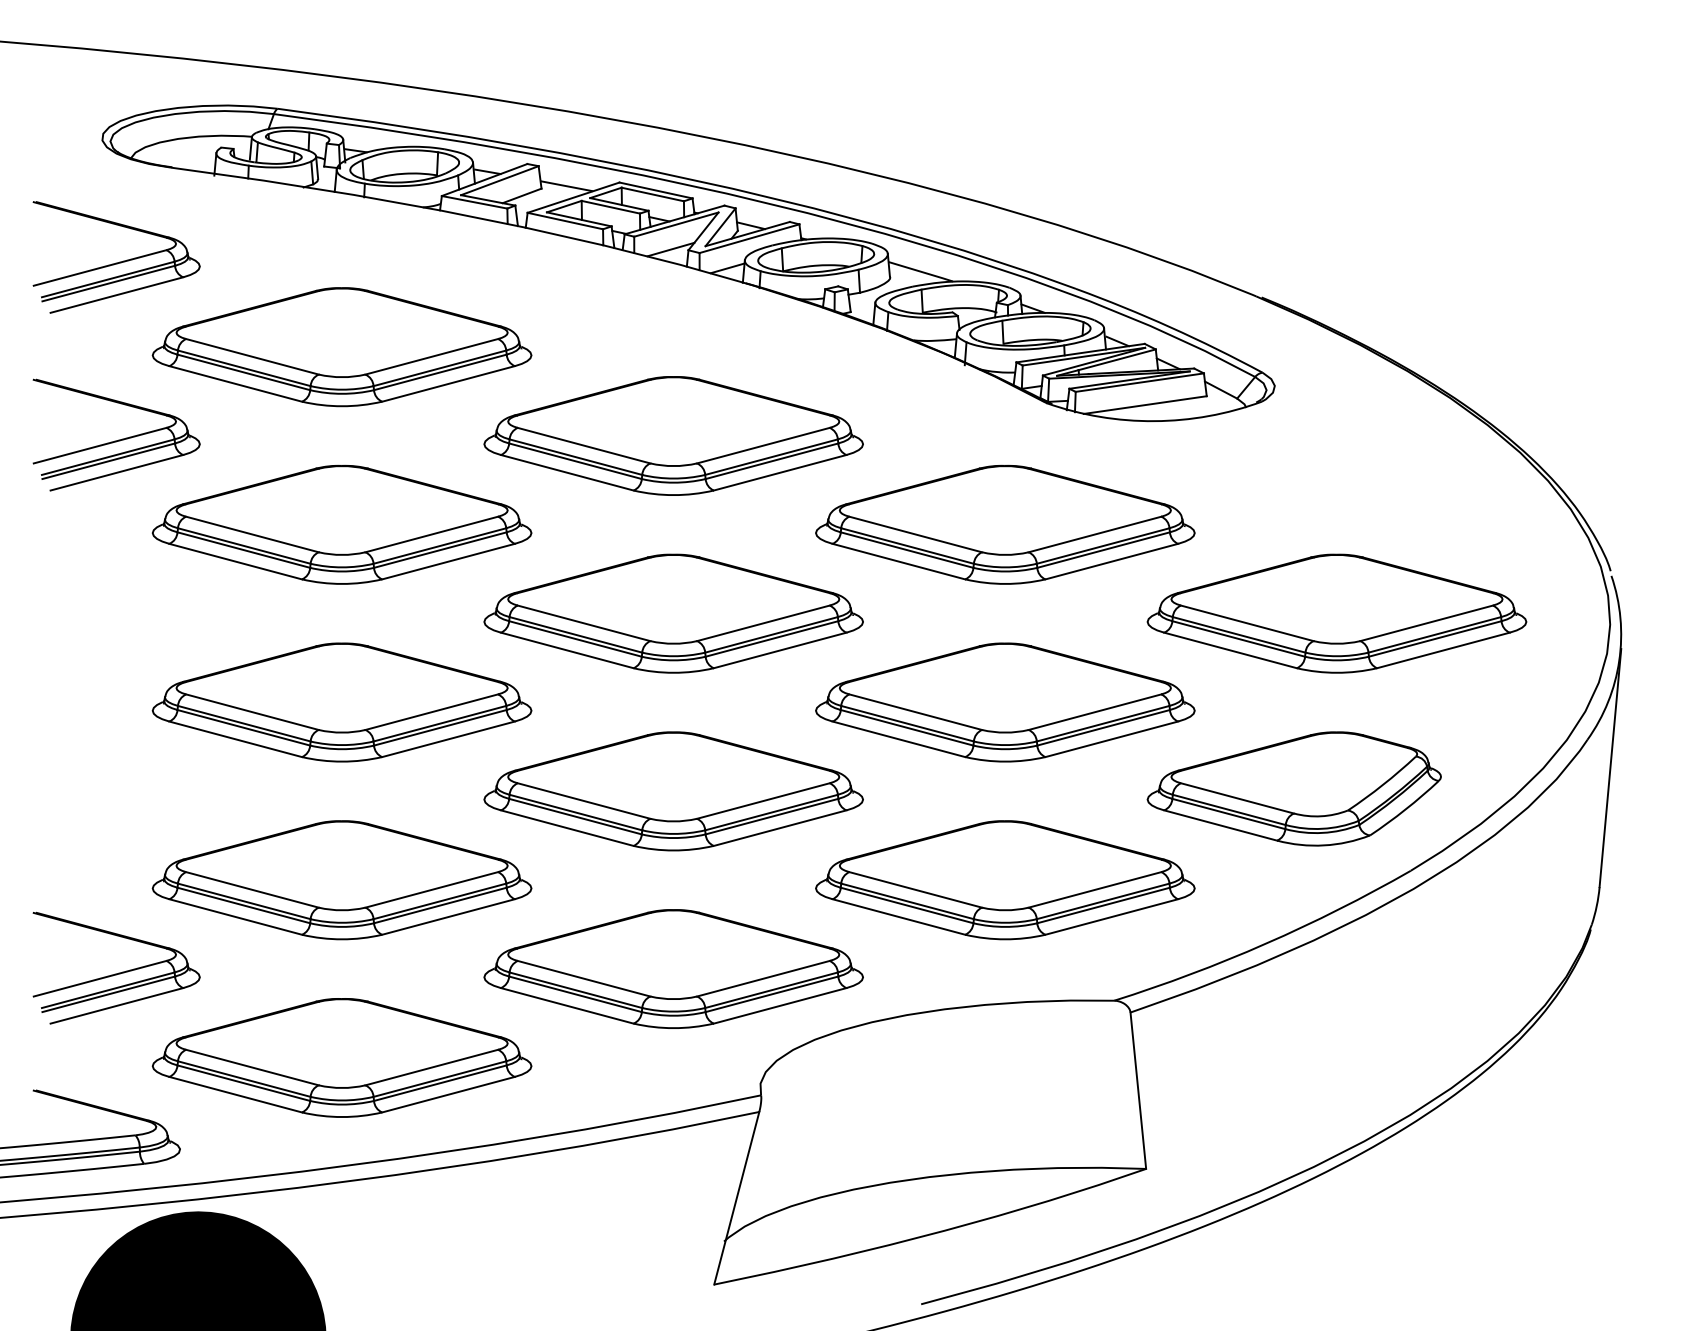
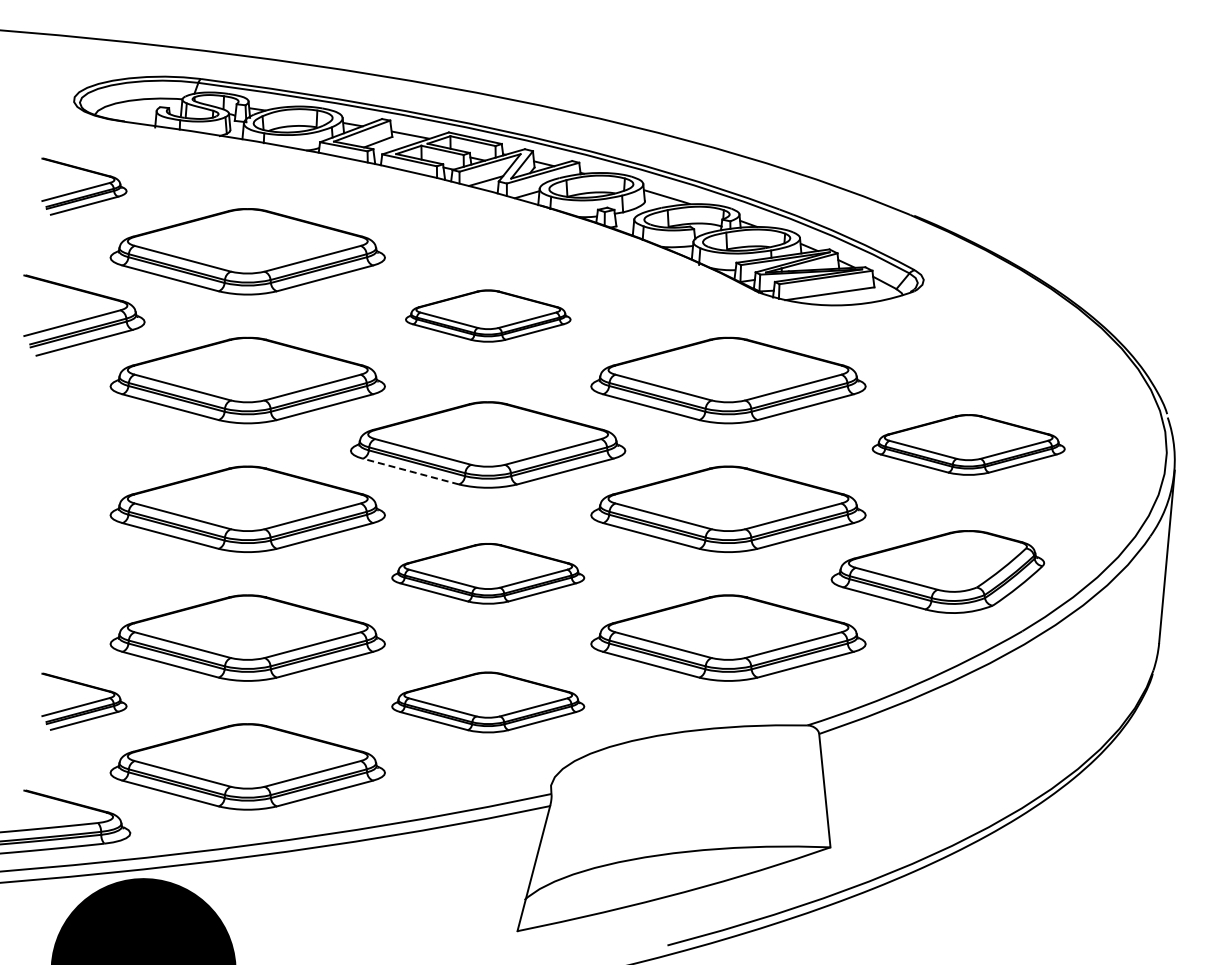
part: (116, 257) -> (84, 186), size x0.7
part: (674, 435) -> (488, 315), size x0.6
part: (1336, 613) -> (968, 444), size x0.7
line: (567, 650) -> (411, 471), solid -> dashed
part: (674, 791) -> (488, 573), size x0.7
part: (116, 967) -> (84, 701), size x0.7
part: (674, 969) -> (488, 702), size x0.7

